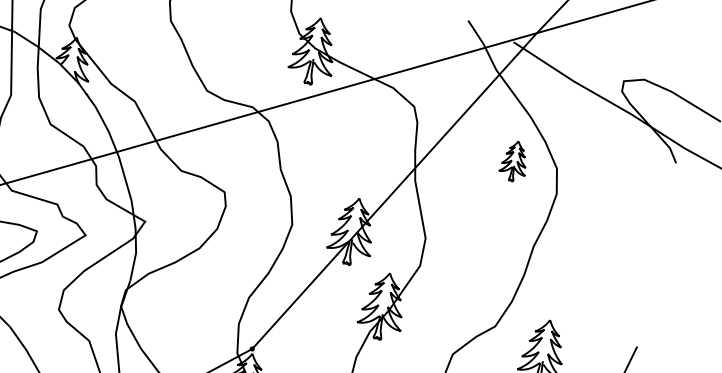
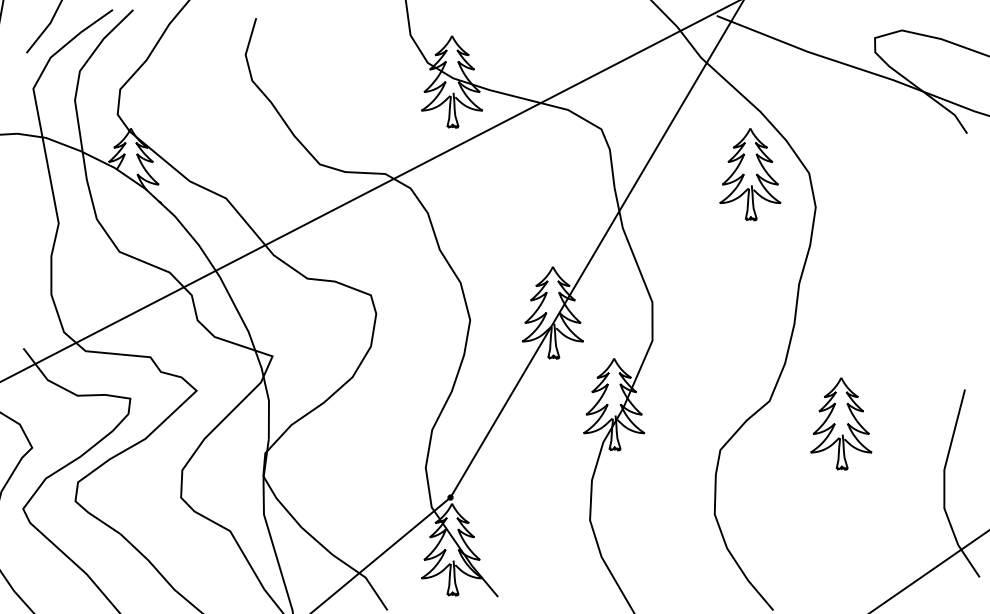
part: (514, 160) -> (750, 174), size x1.67

